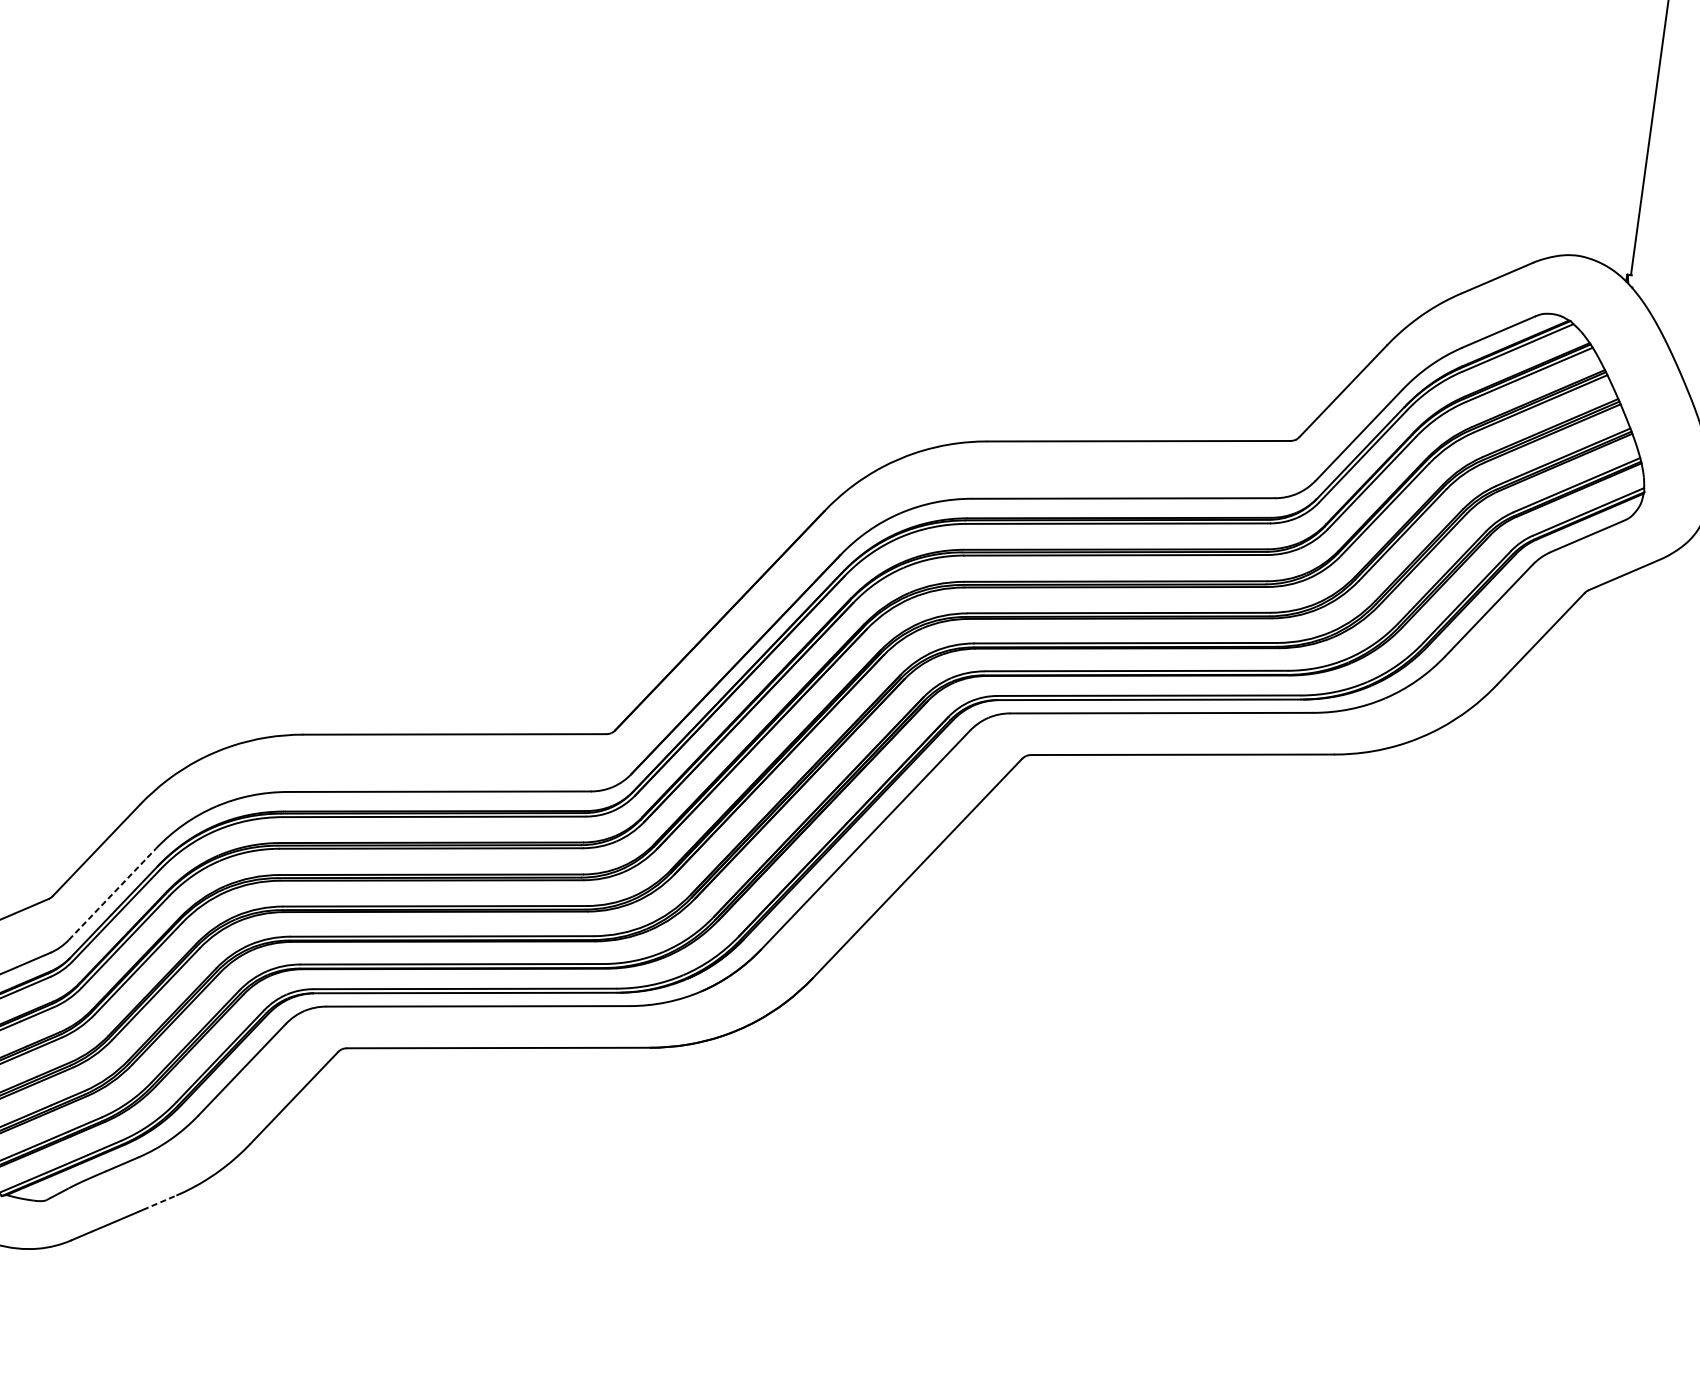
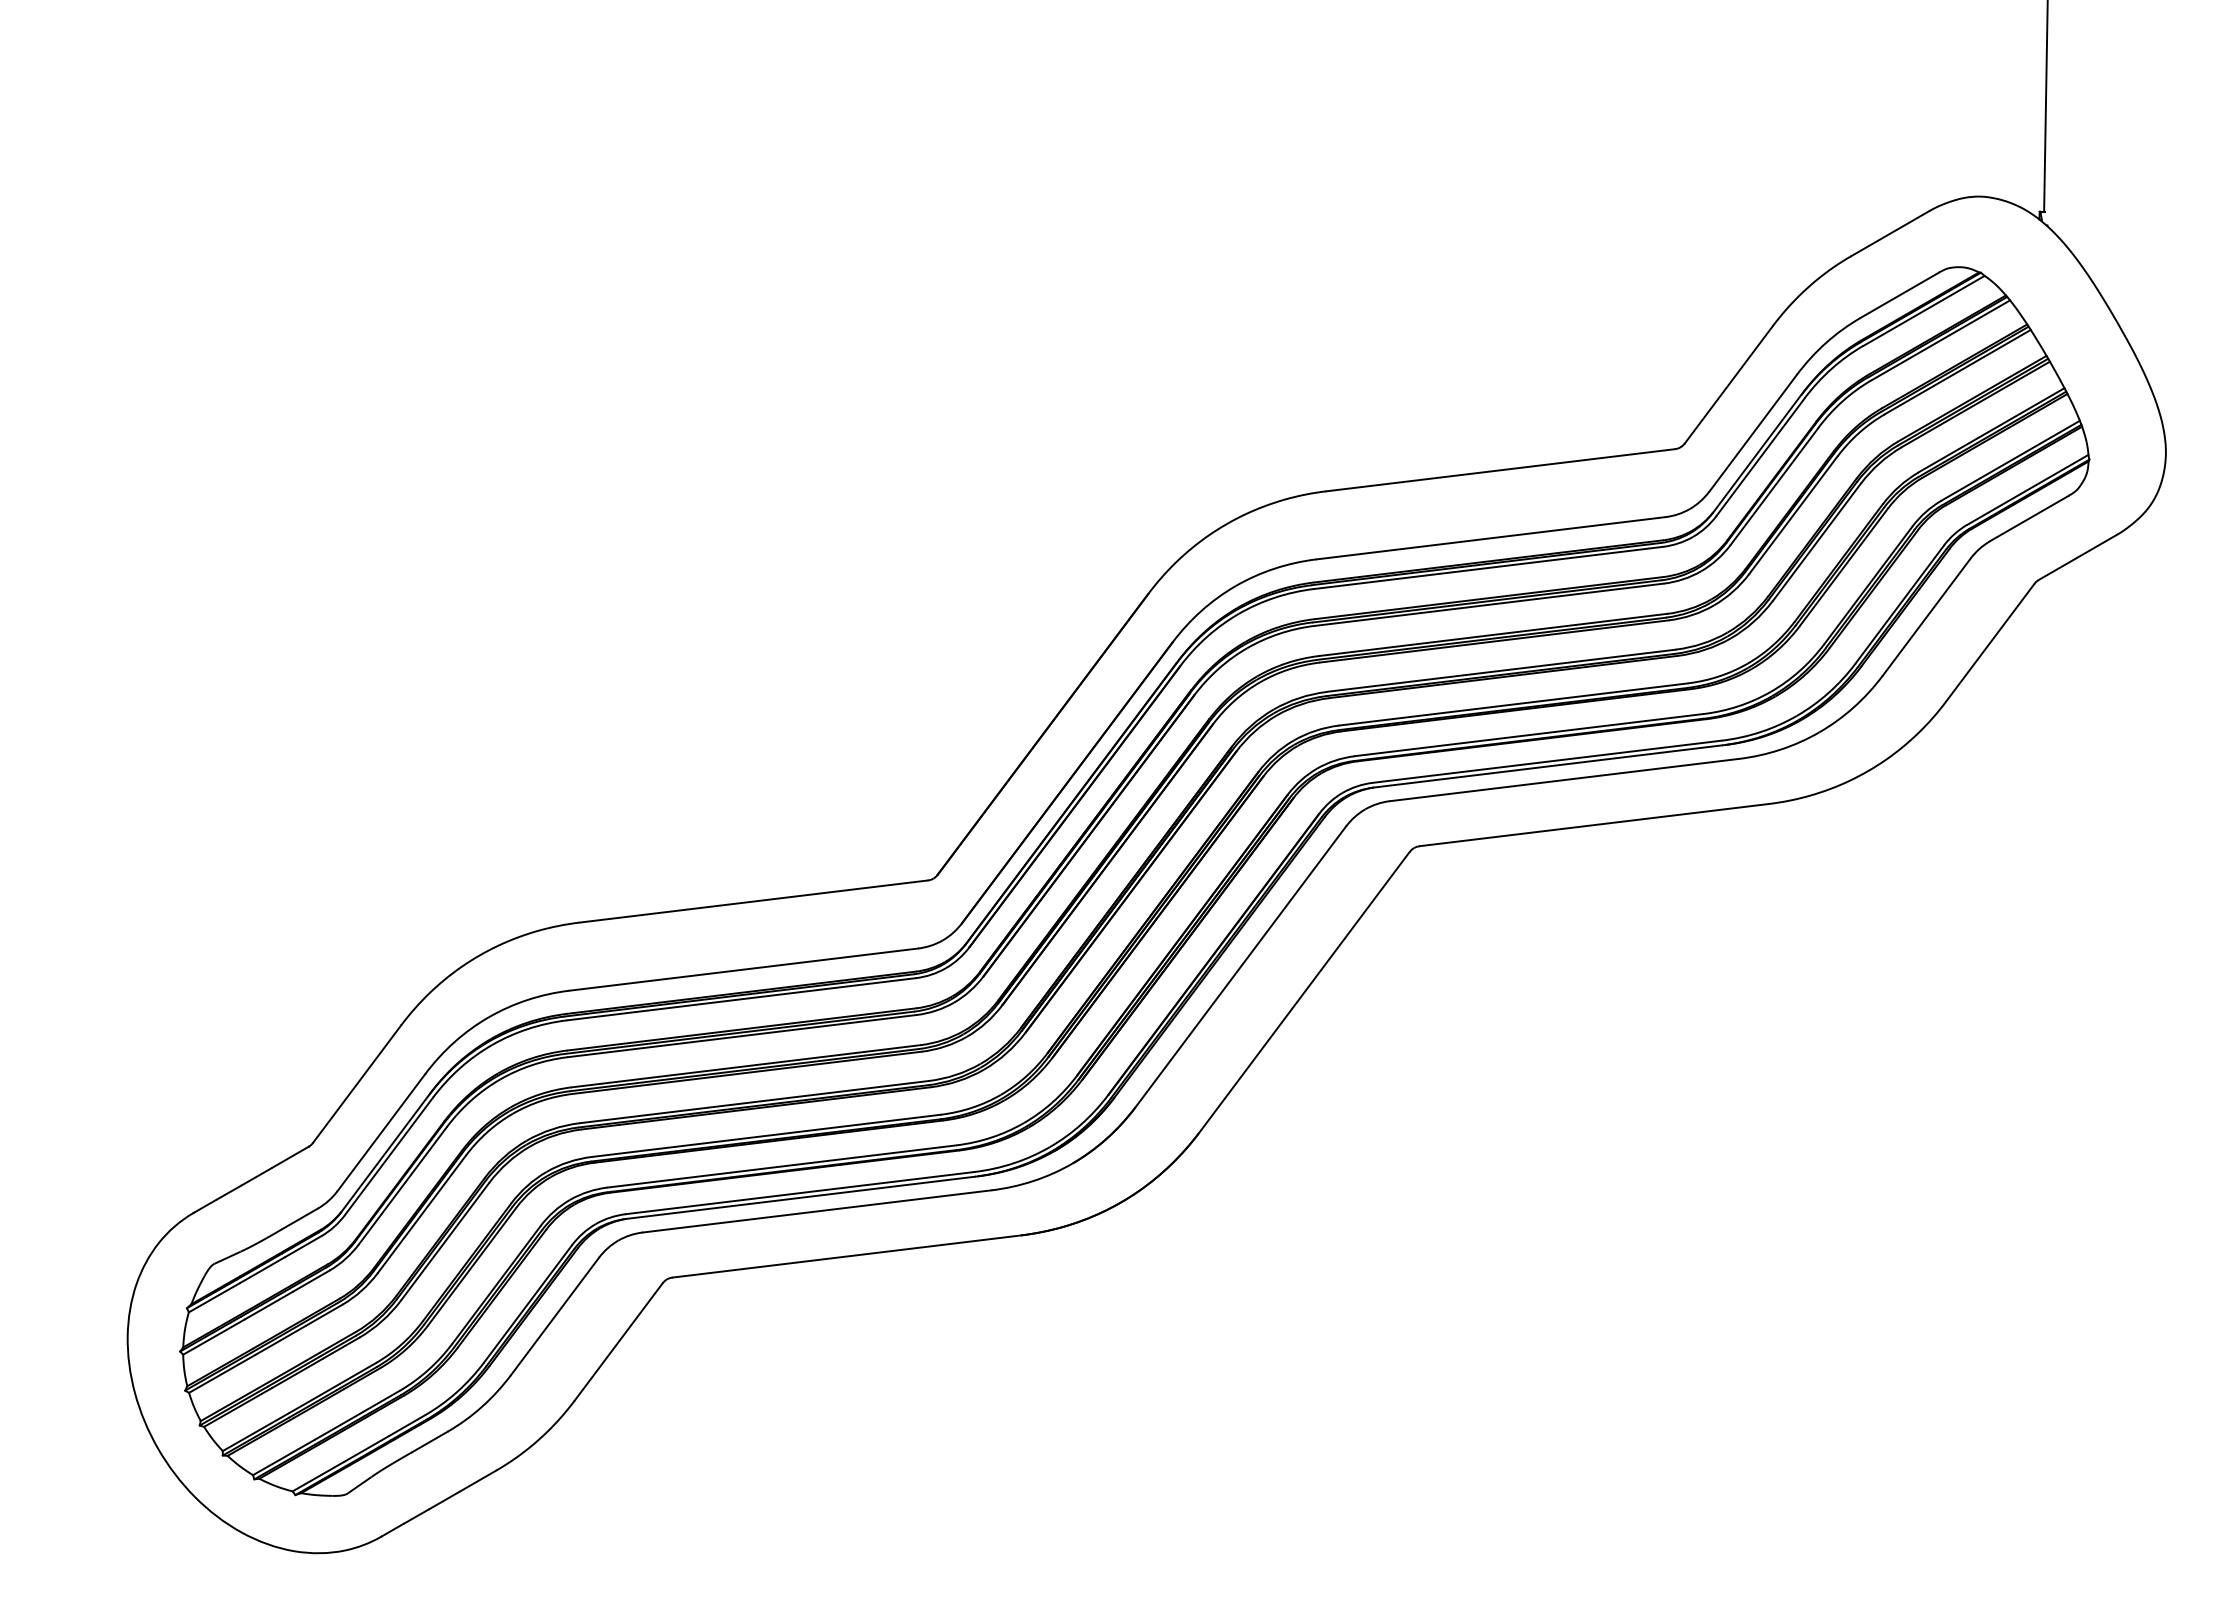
line: (112, 894) -> (381, 1132), dashed -> solid
line: (160, 1202) -> (478, 1480), dashed -> solid

